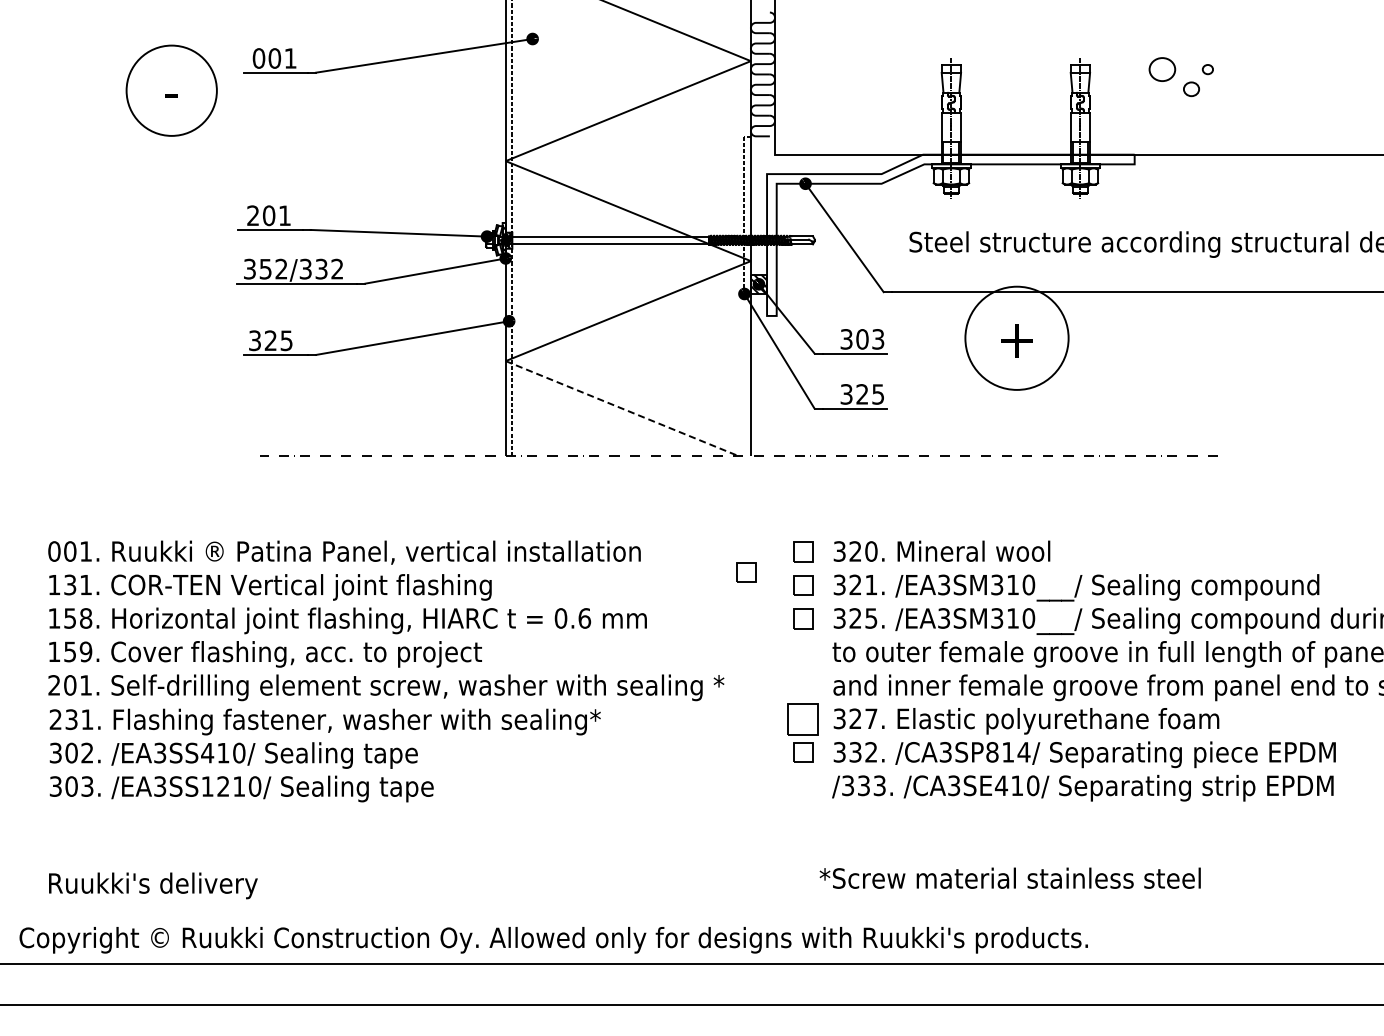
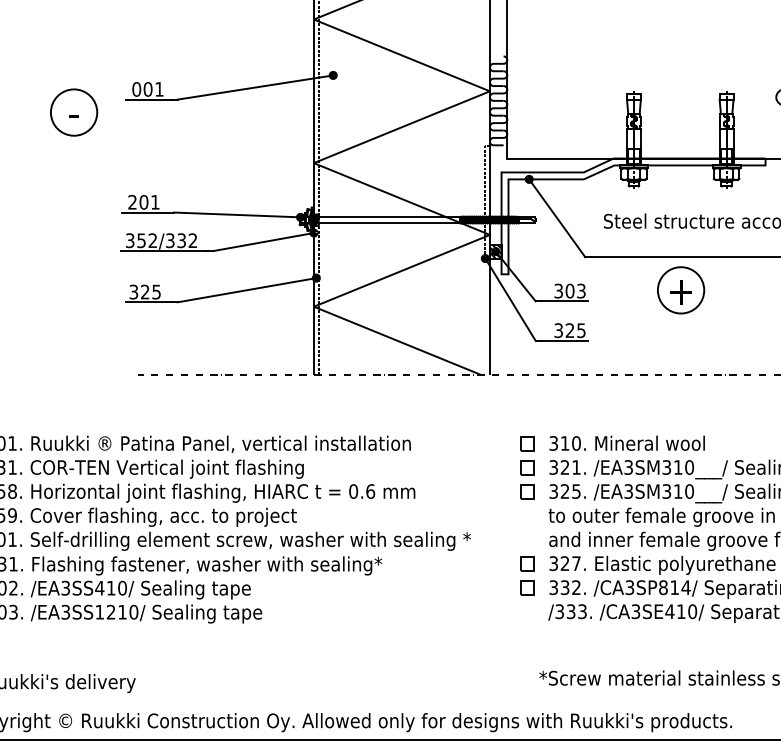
circle: (171, 90) -> (73, 112), size x0.71
circle: (1016, 338) -> (680, 290), size x0.62
line: (622, 408) -> (397, 340), dashed -> solid
text: (855, 551) -> (565, 443), 320. -> 310.
part: (746, 572) -> (486, 458), removed
part: (803, 719) -> (527, 564), size x0.62

